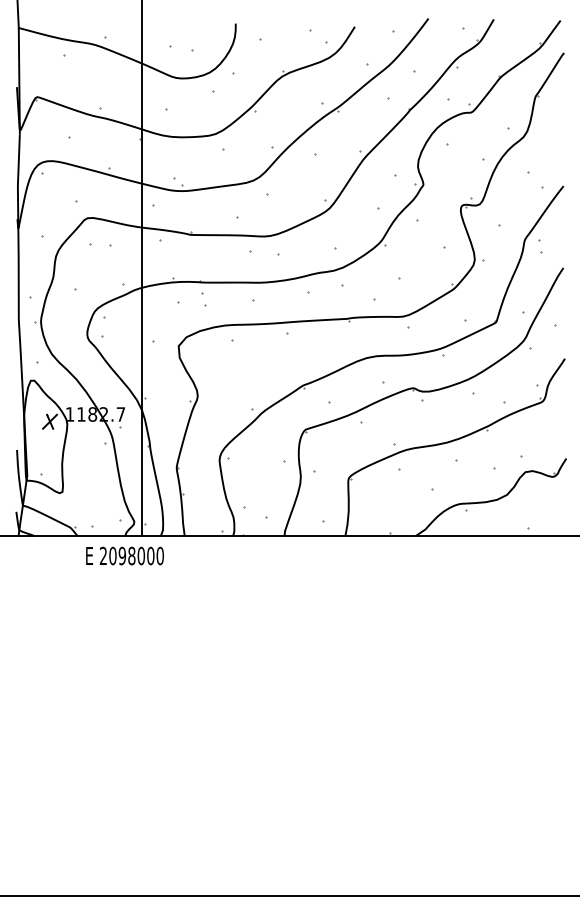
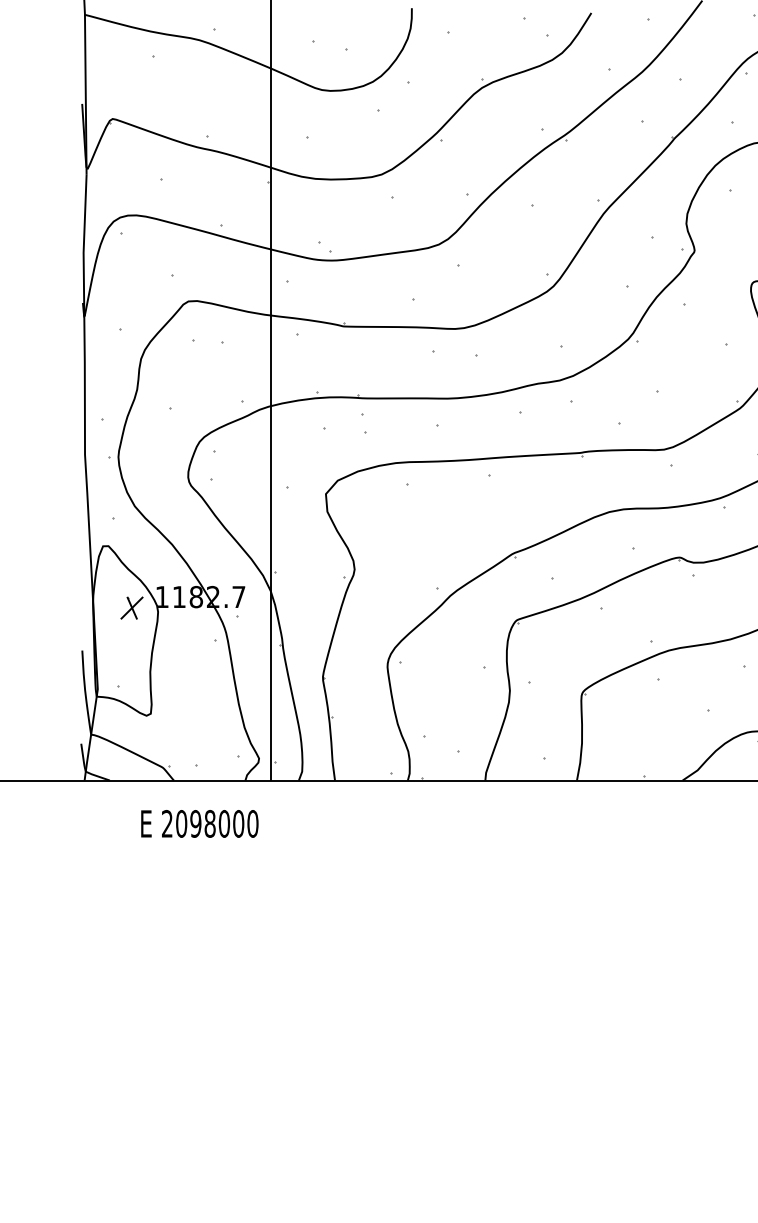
text: (124, 555) -> (199, 823), moved

